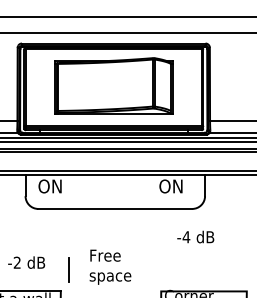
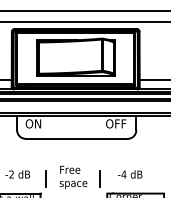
text: (182, 185) -> (121, 123), ON -> OFF
text: (196, 237) -> (130, 174), moved
line: (149, 268) -> (99, 178), added

